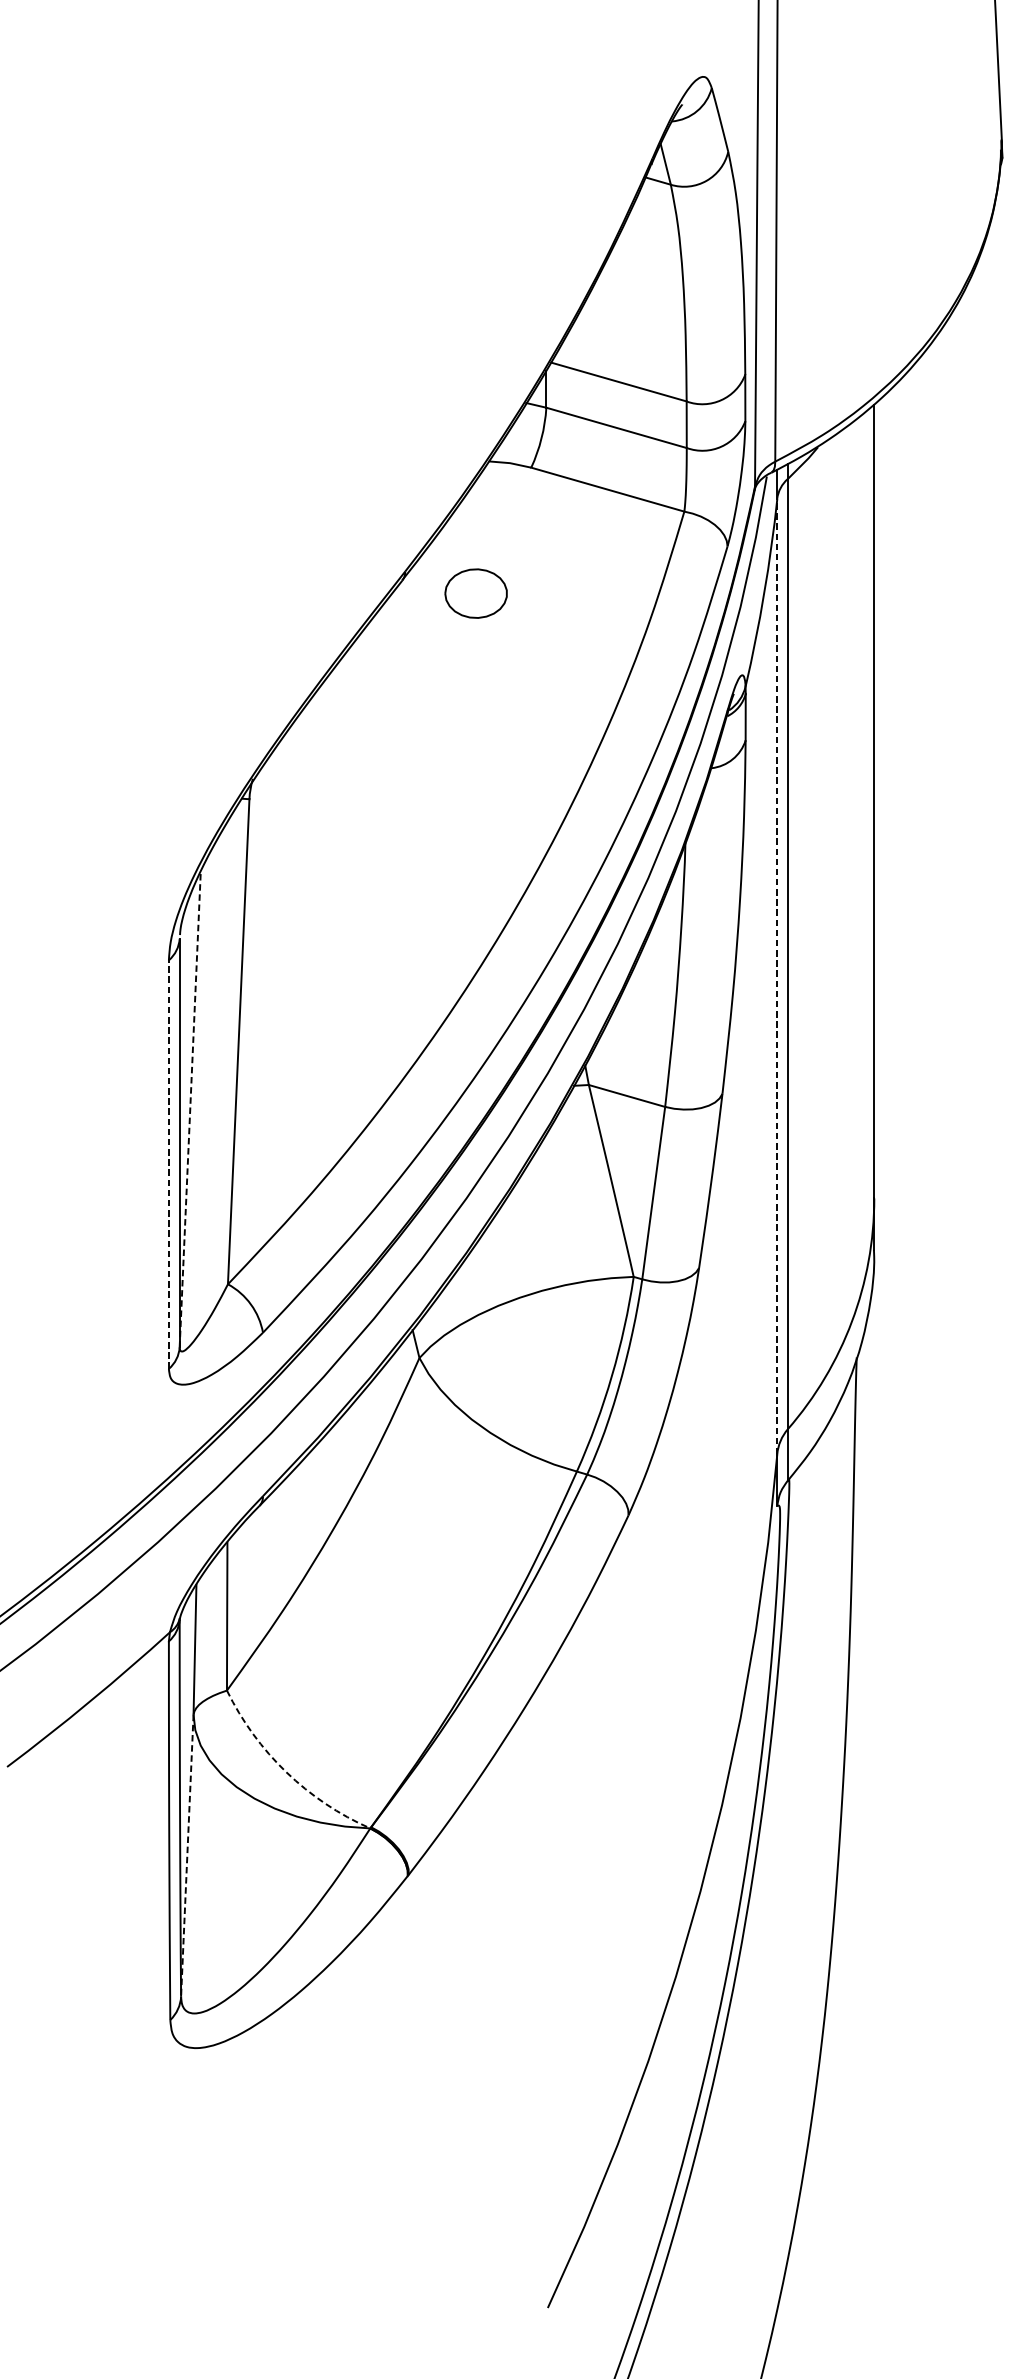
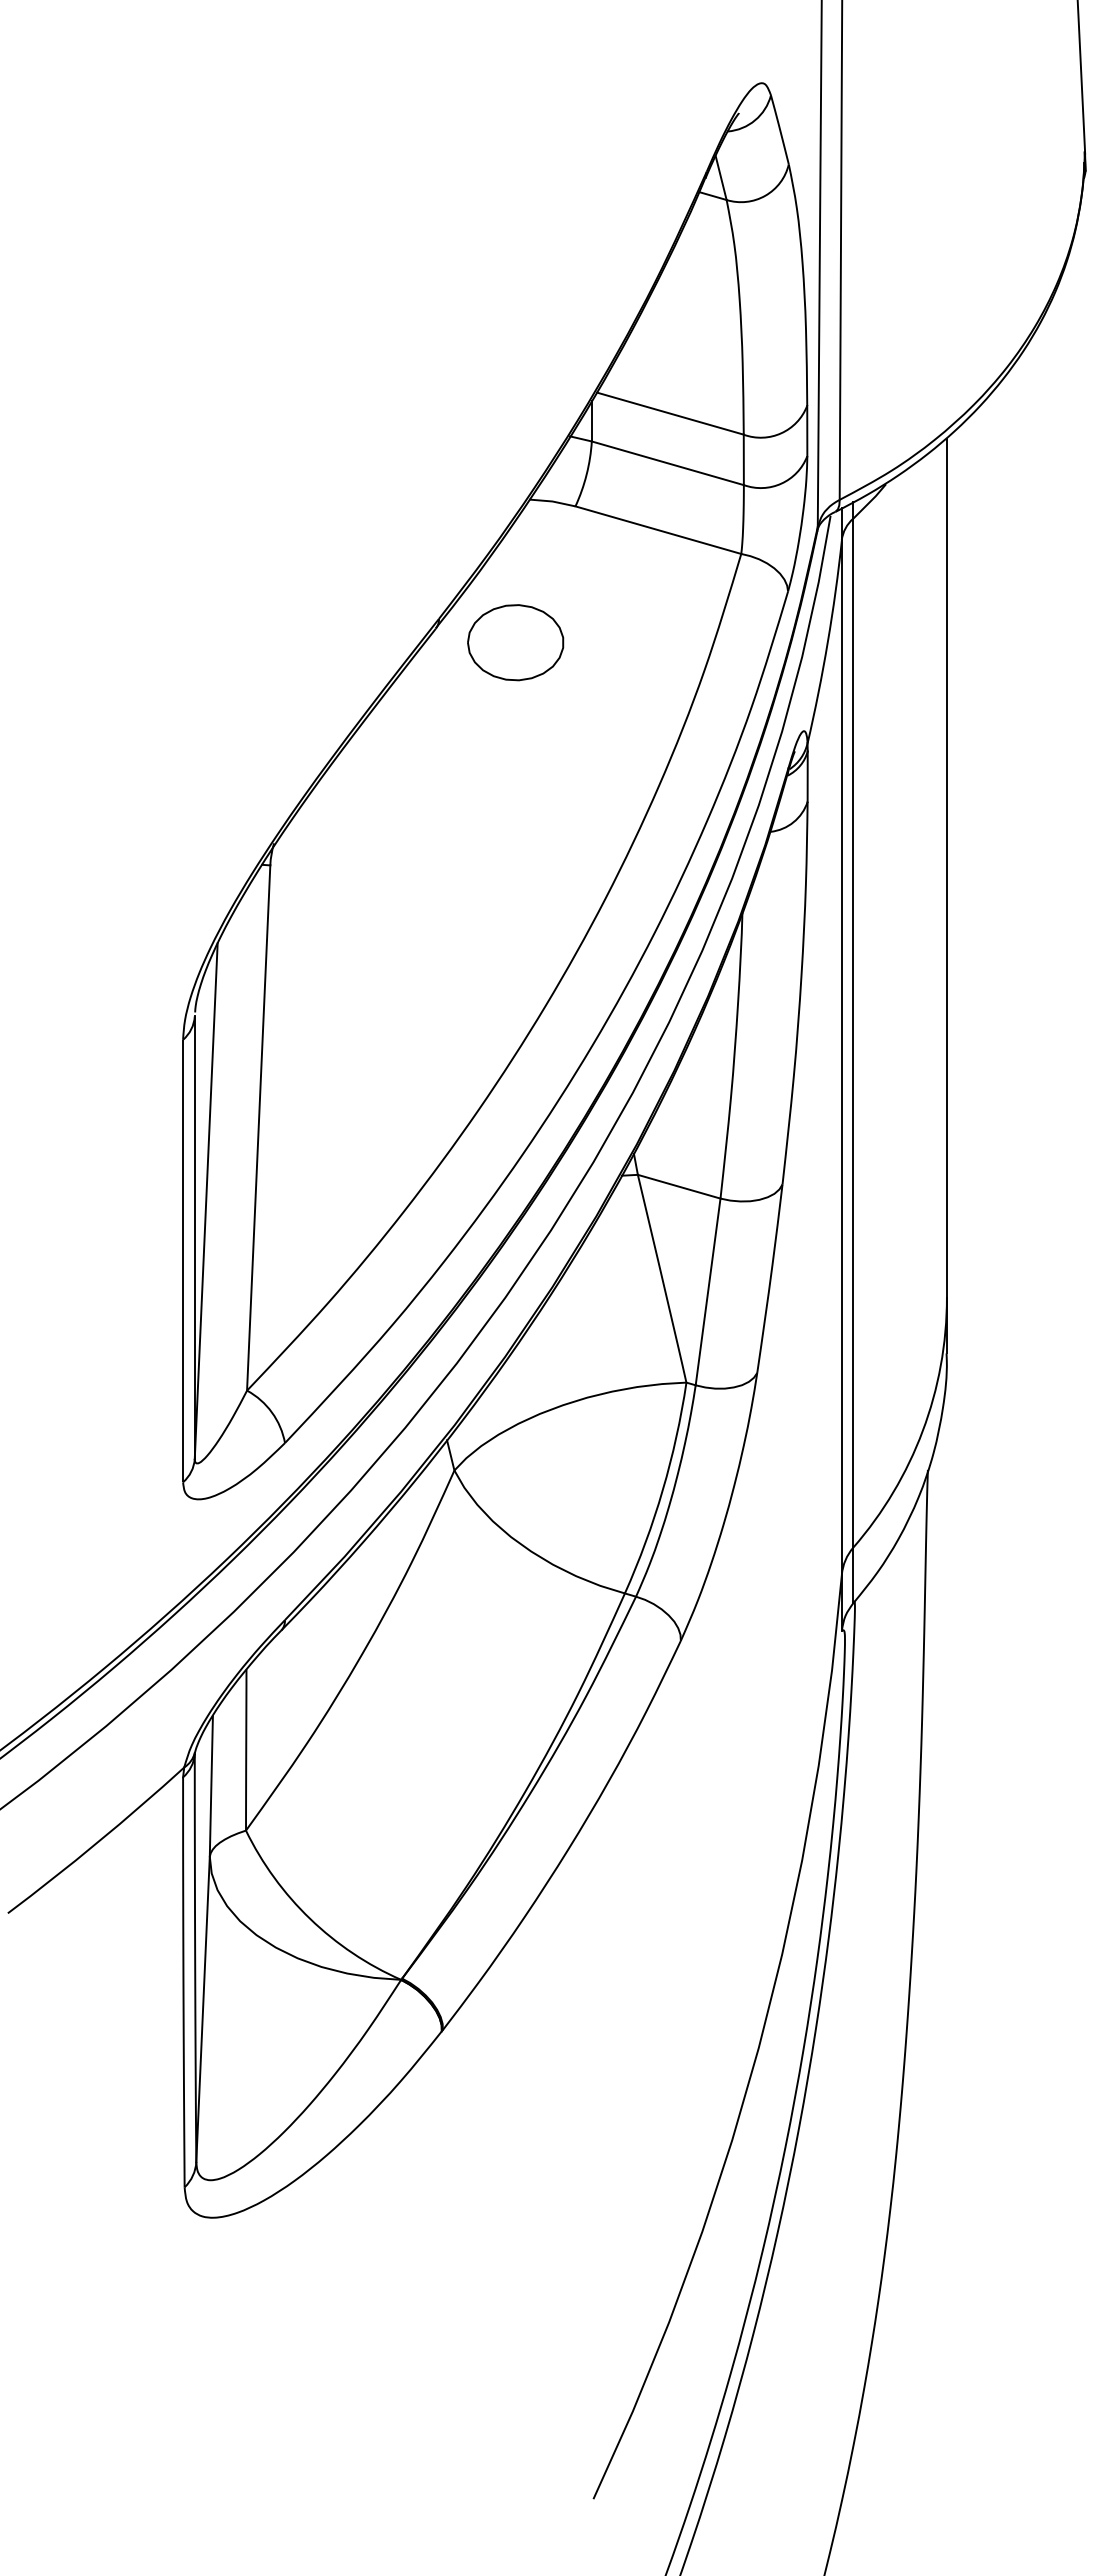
part: (475, 593) -> (515, 642), size x1.43
line: (776, 975) -> (841, 1056), dashed -> solid
line: (190, 1109) -> (206, 1201), dashed -> solid
line: (169, 1164) -> (183, 1260), dashed -> solid
arc: (286, 1772) -> (310, 1919), dashed -> solid
line: (187, 1855) -> (203, 2009), dashed -> solid

